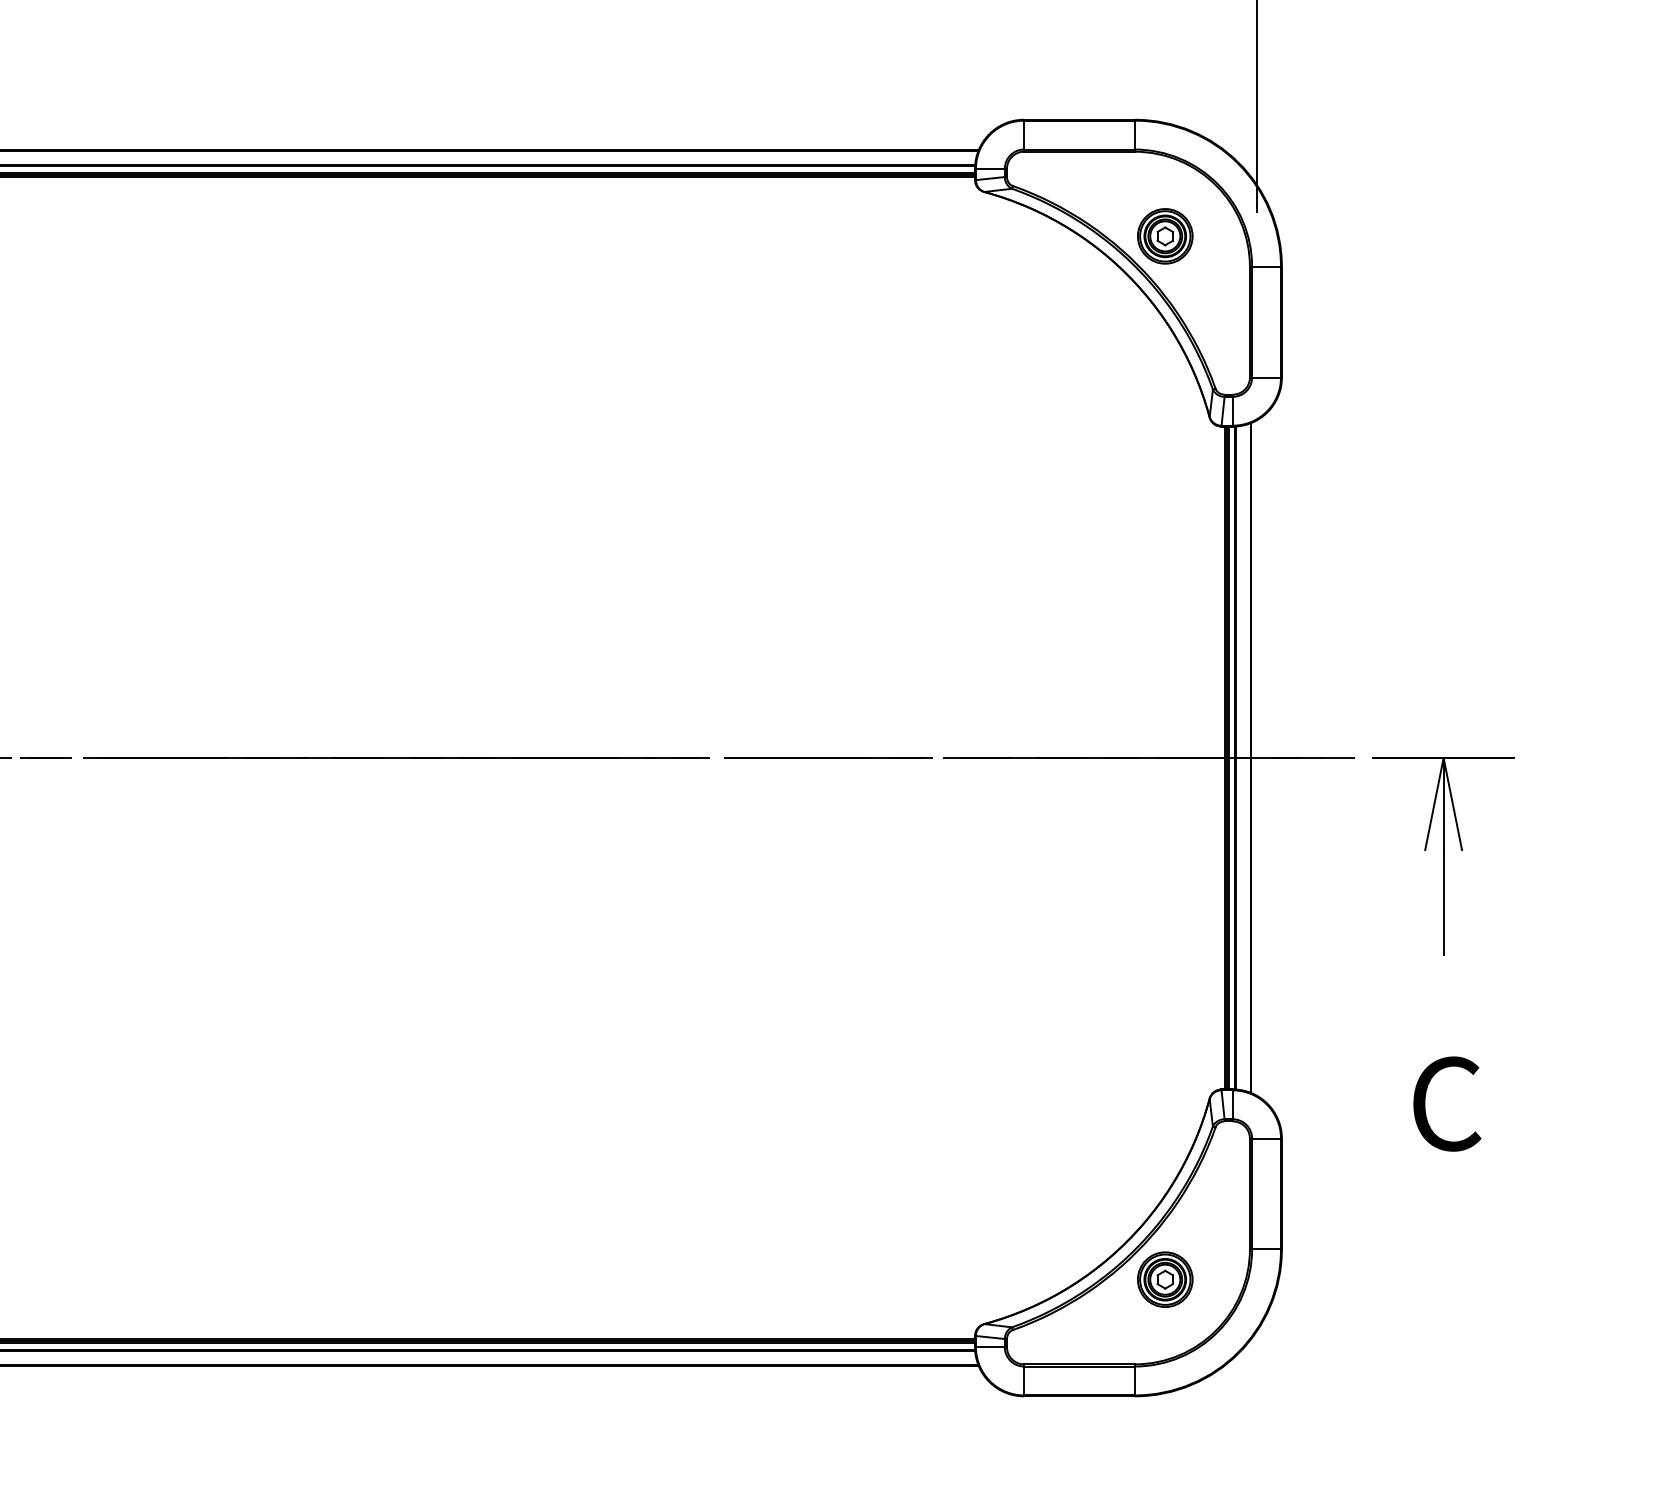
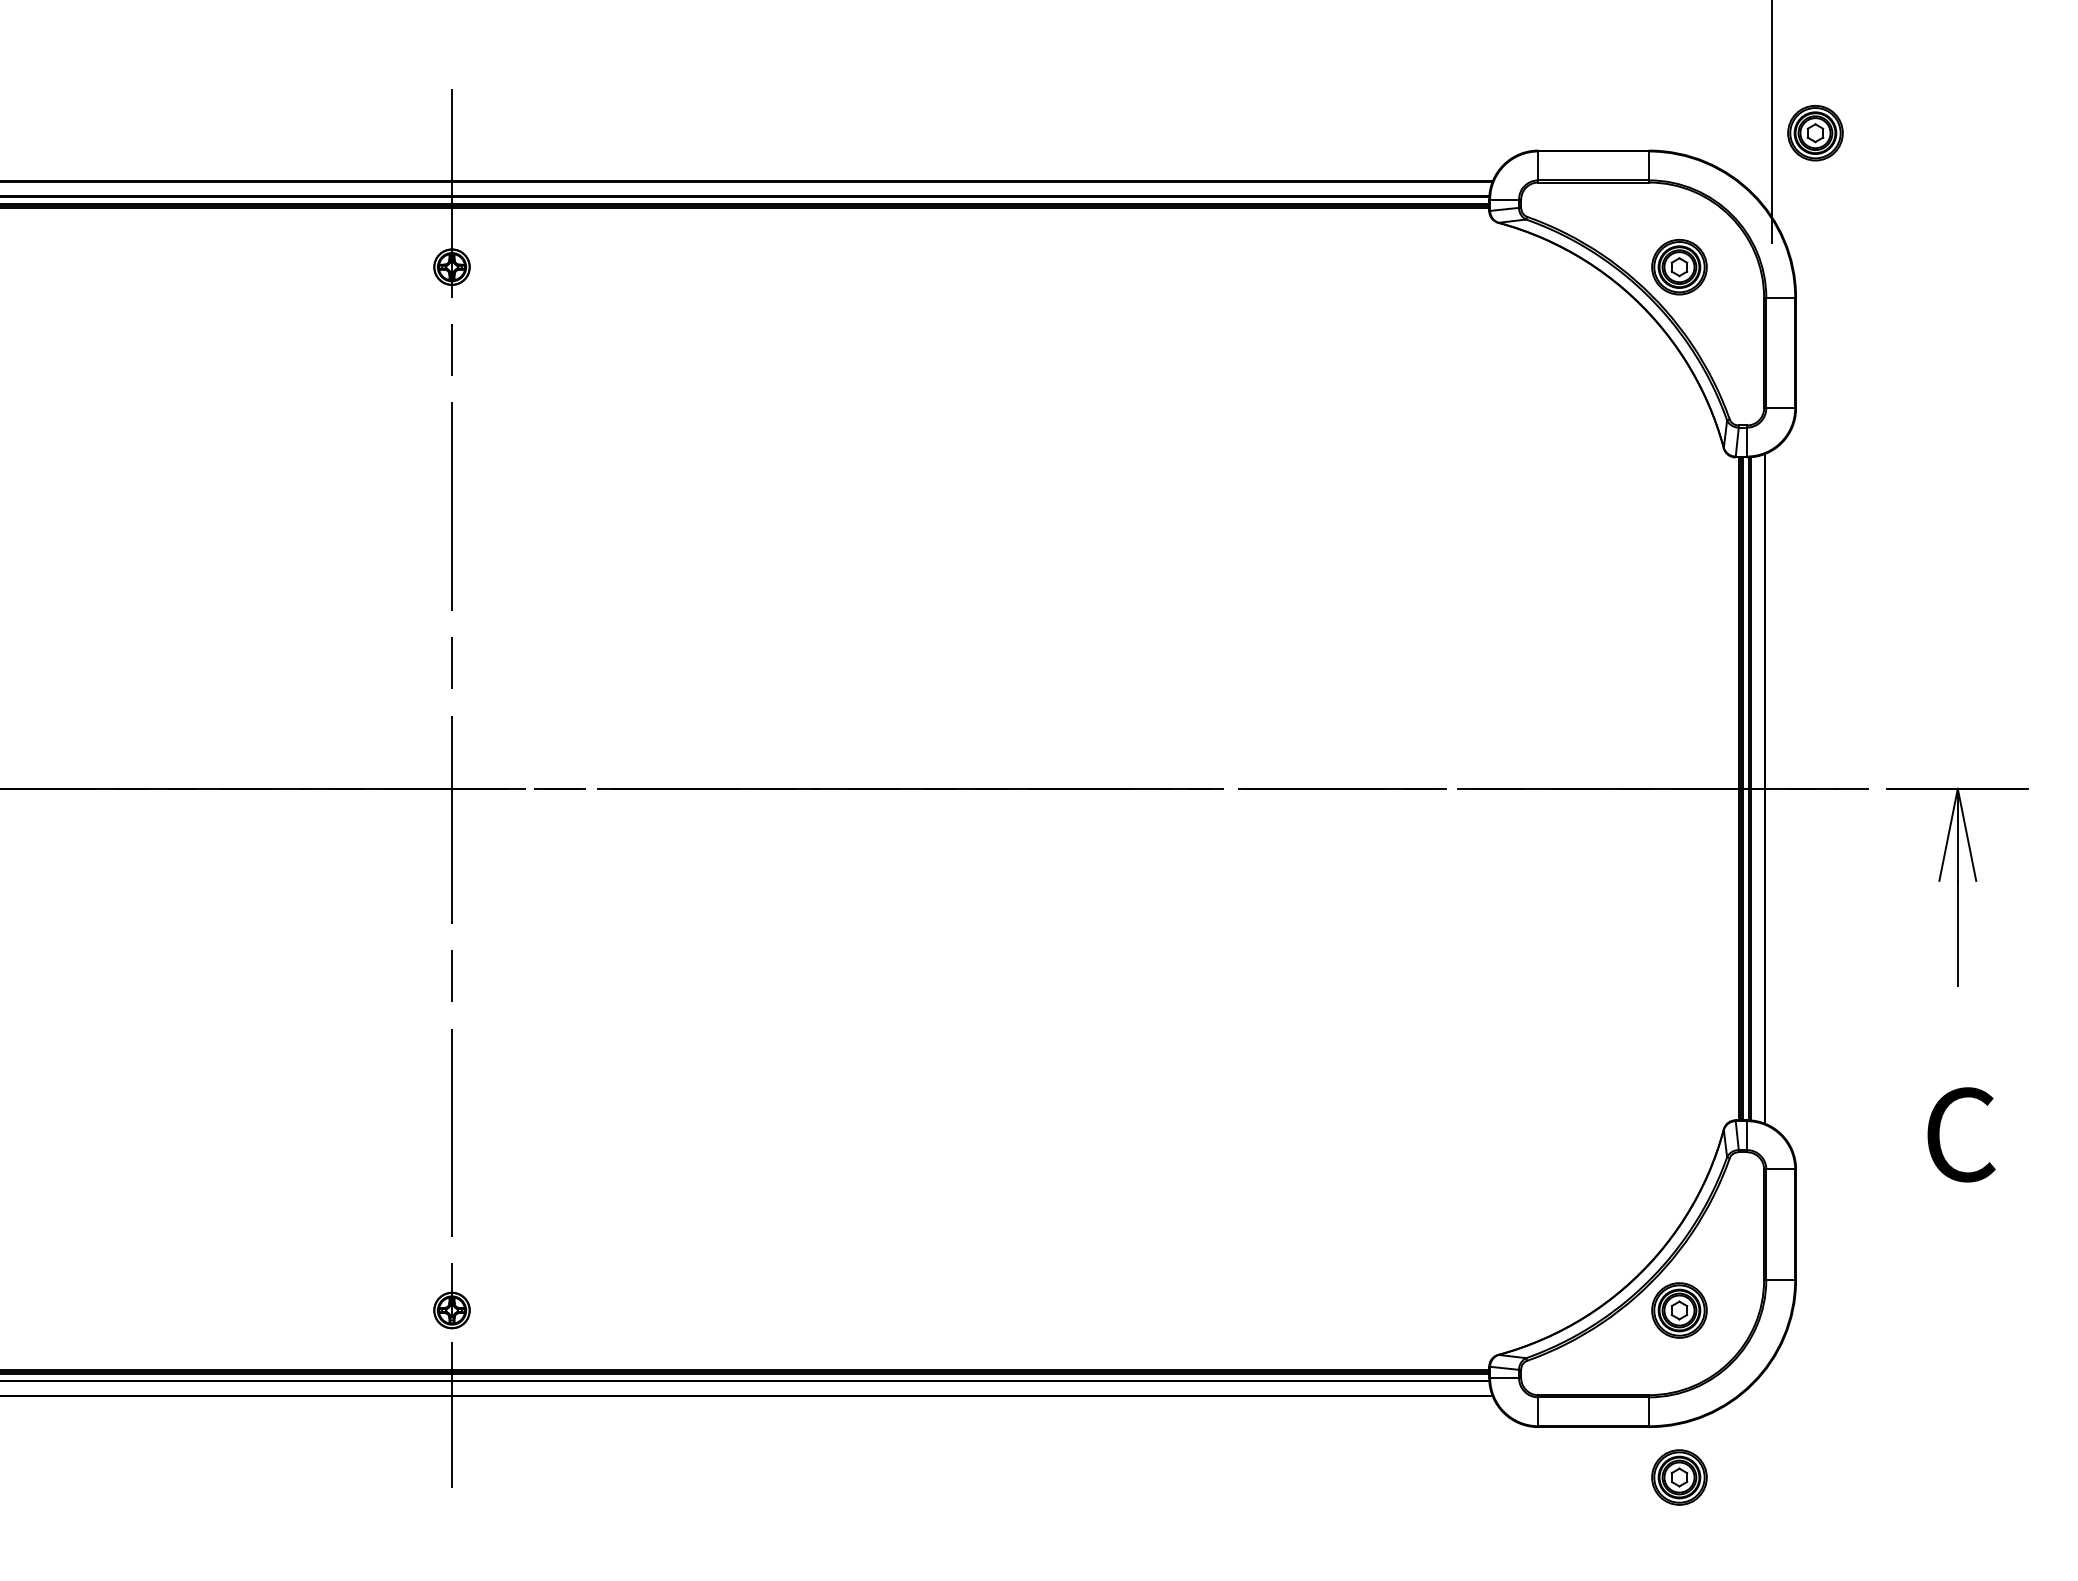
part: (1301, 102) -> (1815, 133), added
part: (1165, 1446) -> (1679, 1477), added

